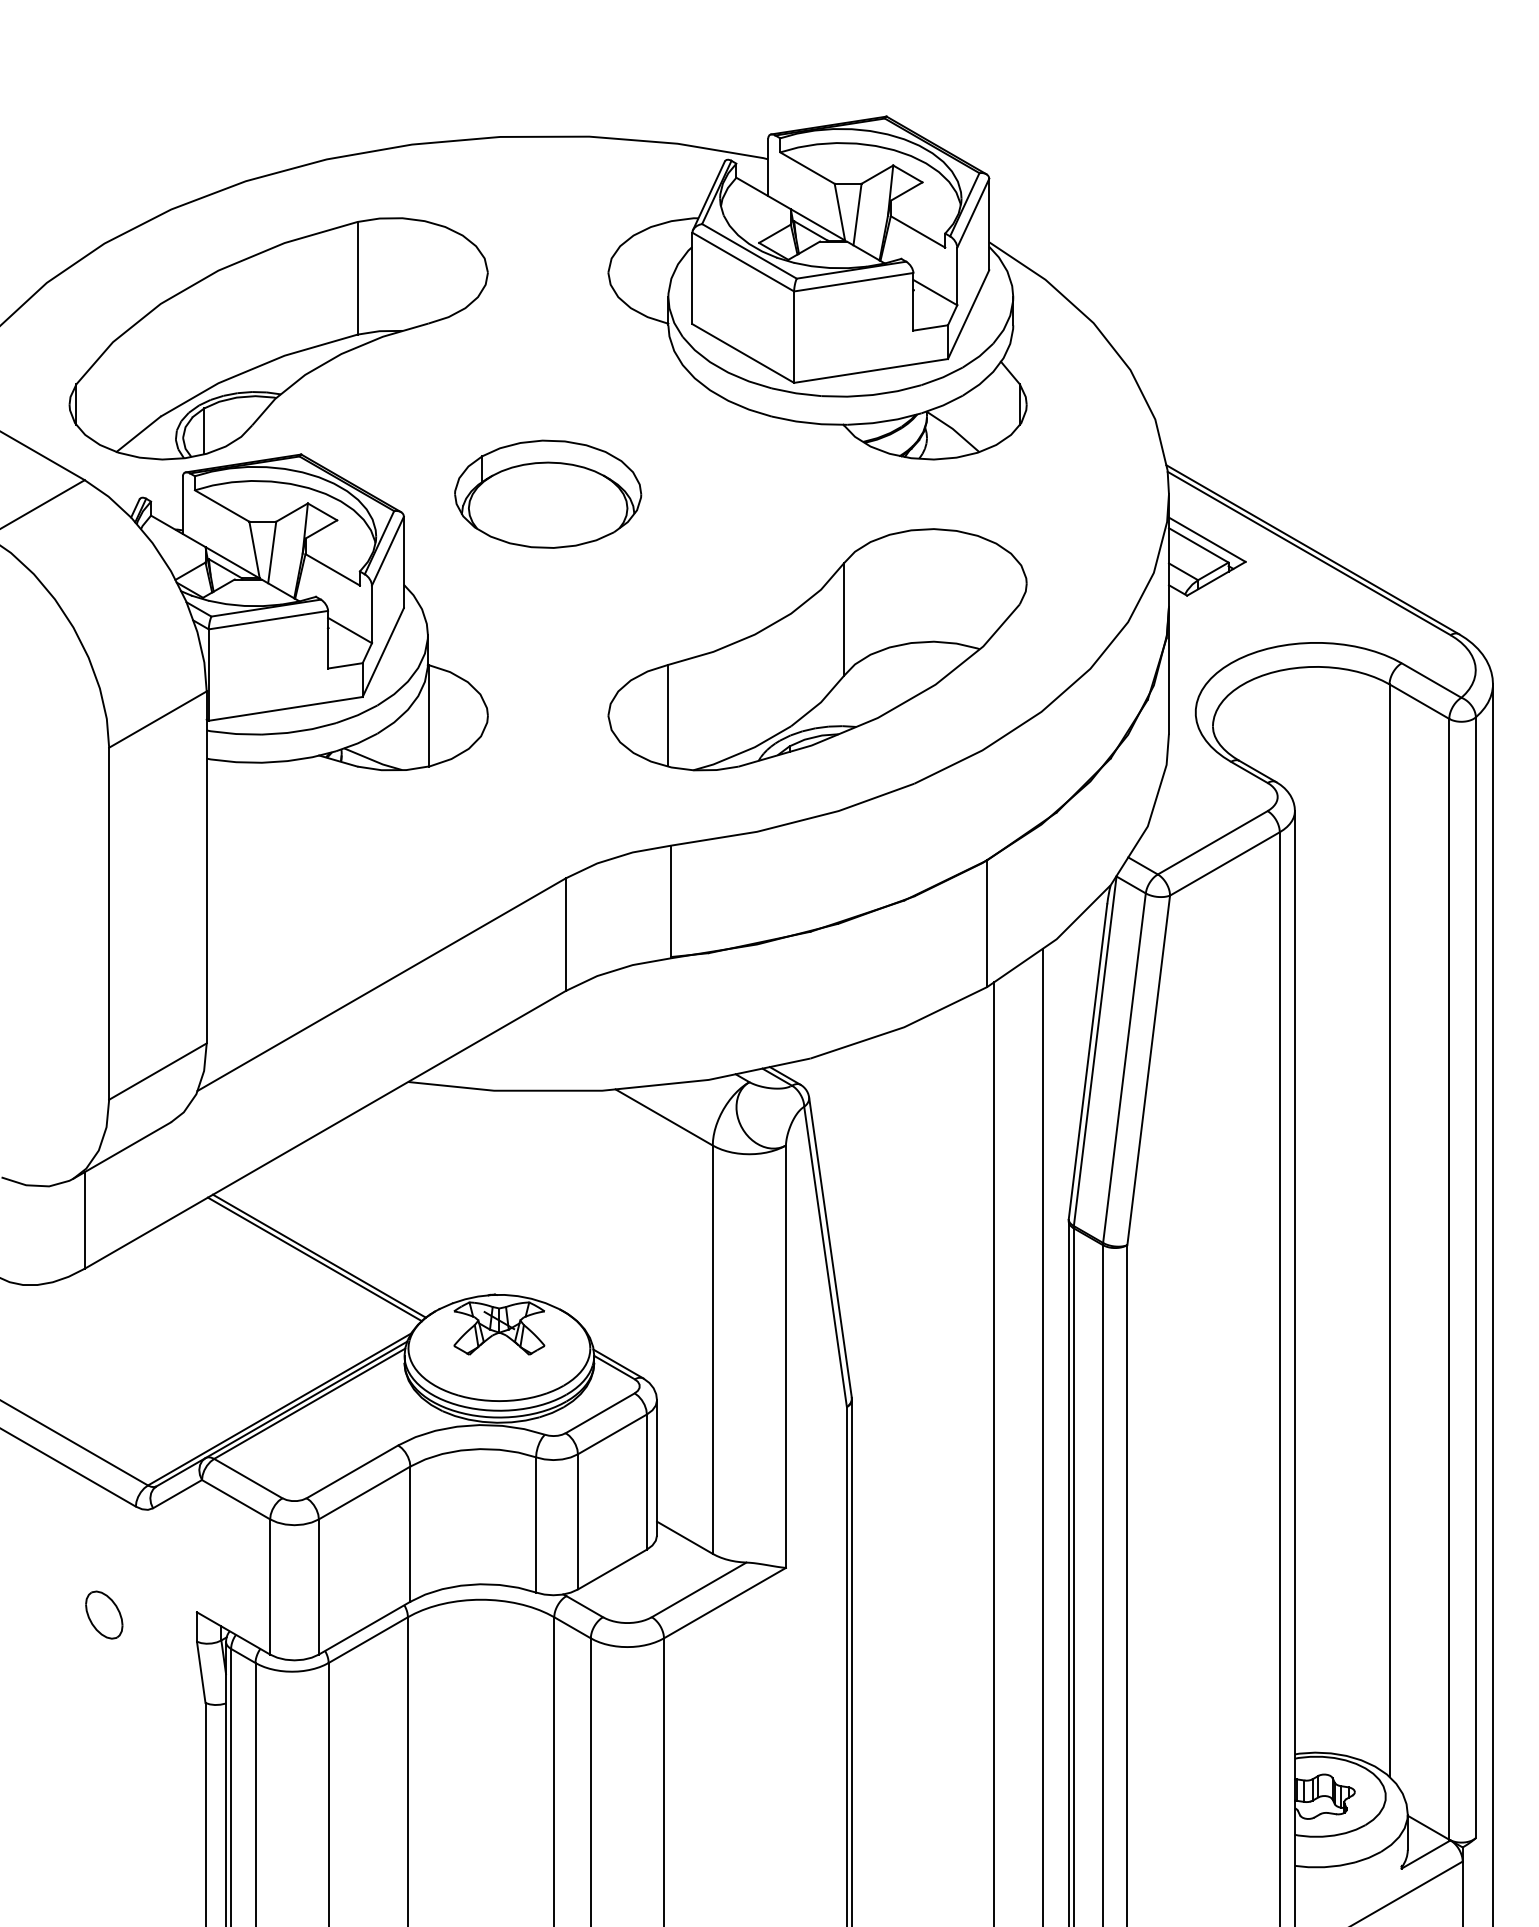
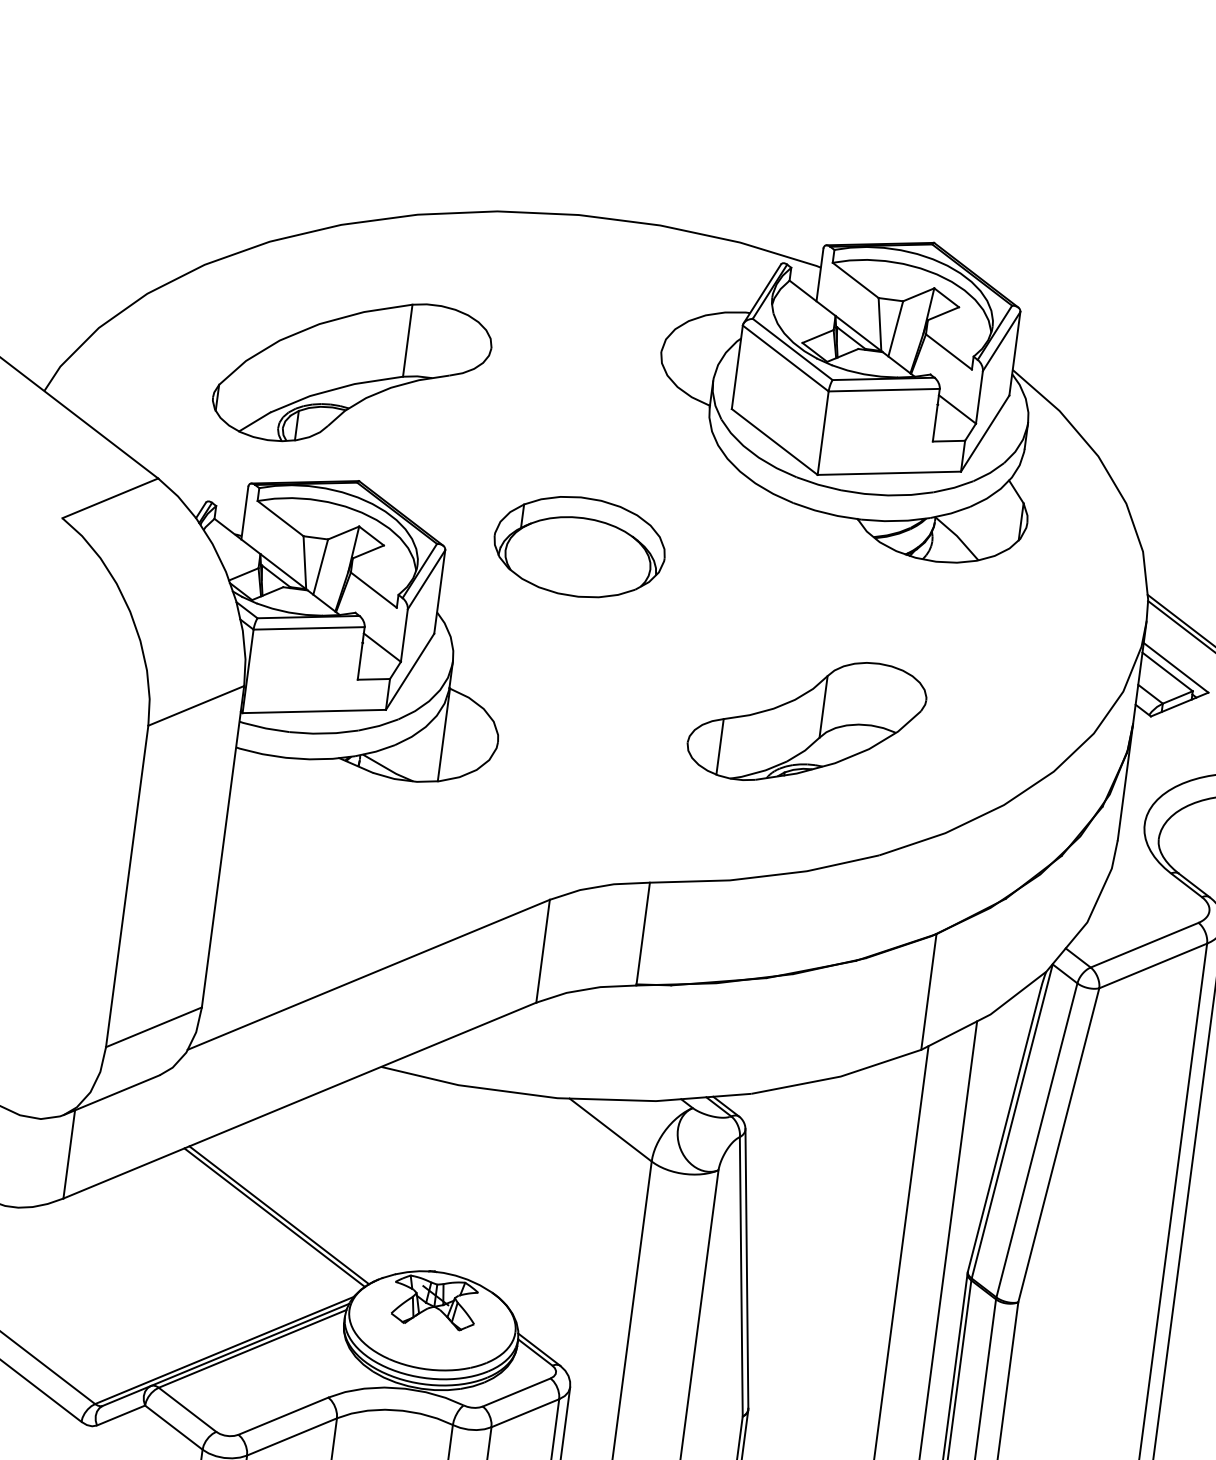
part: (278, 338) -> (352, 372), size x0.7
part: (817, 649) -> (806, 721), size x0.6

